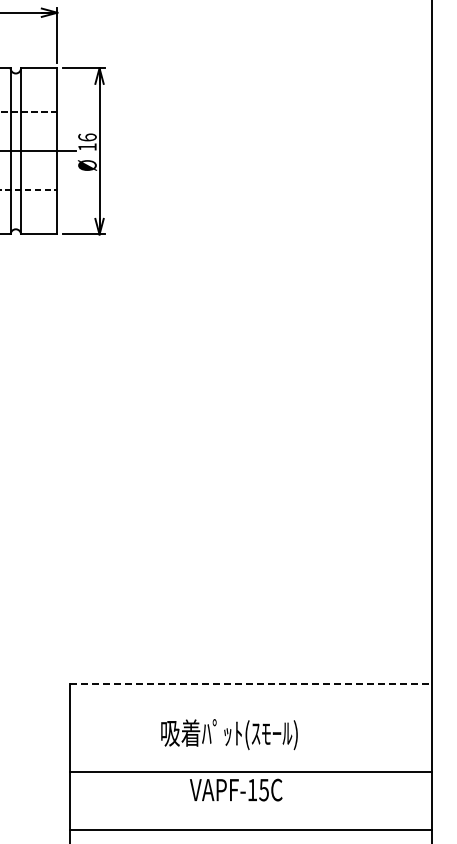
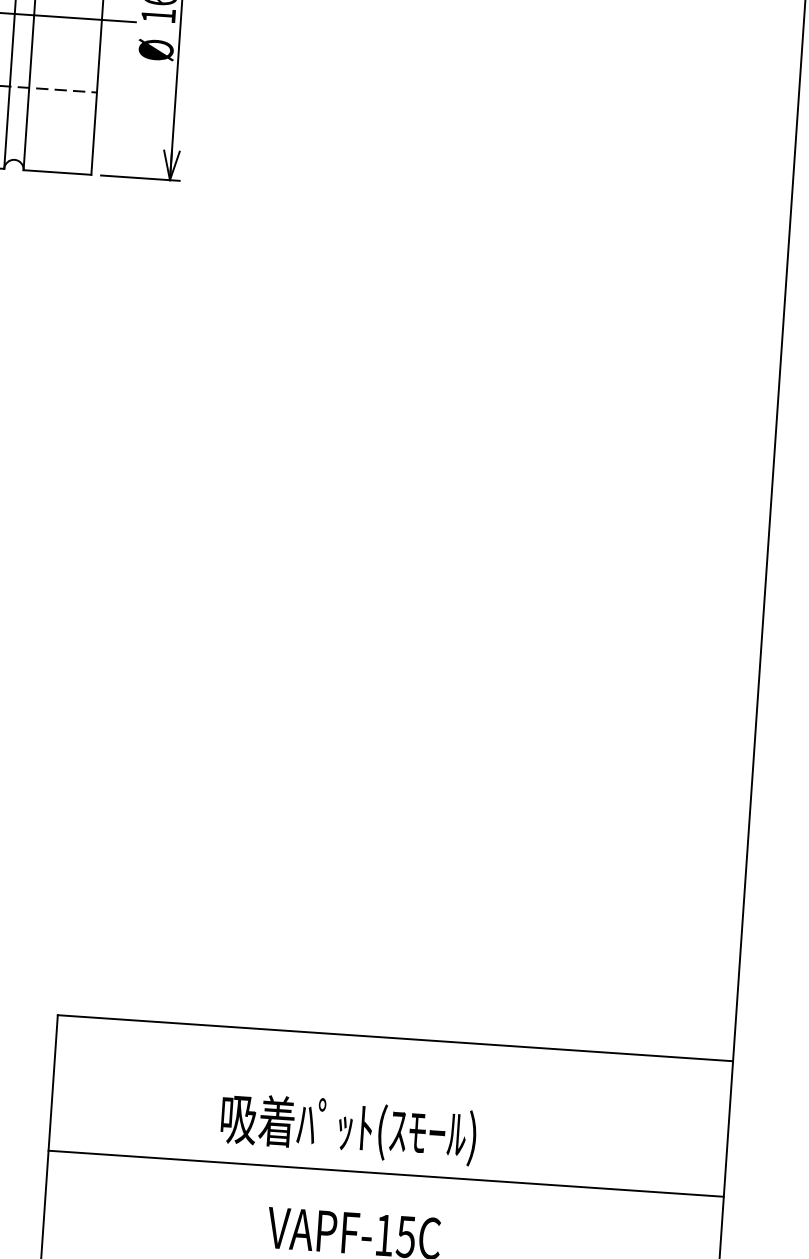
line: (251, 684) -> (396, 1038), dashed -> solid
line: (251, 772) -> (386, 1174), moved

